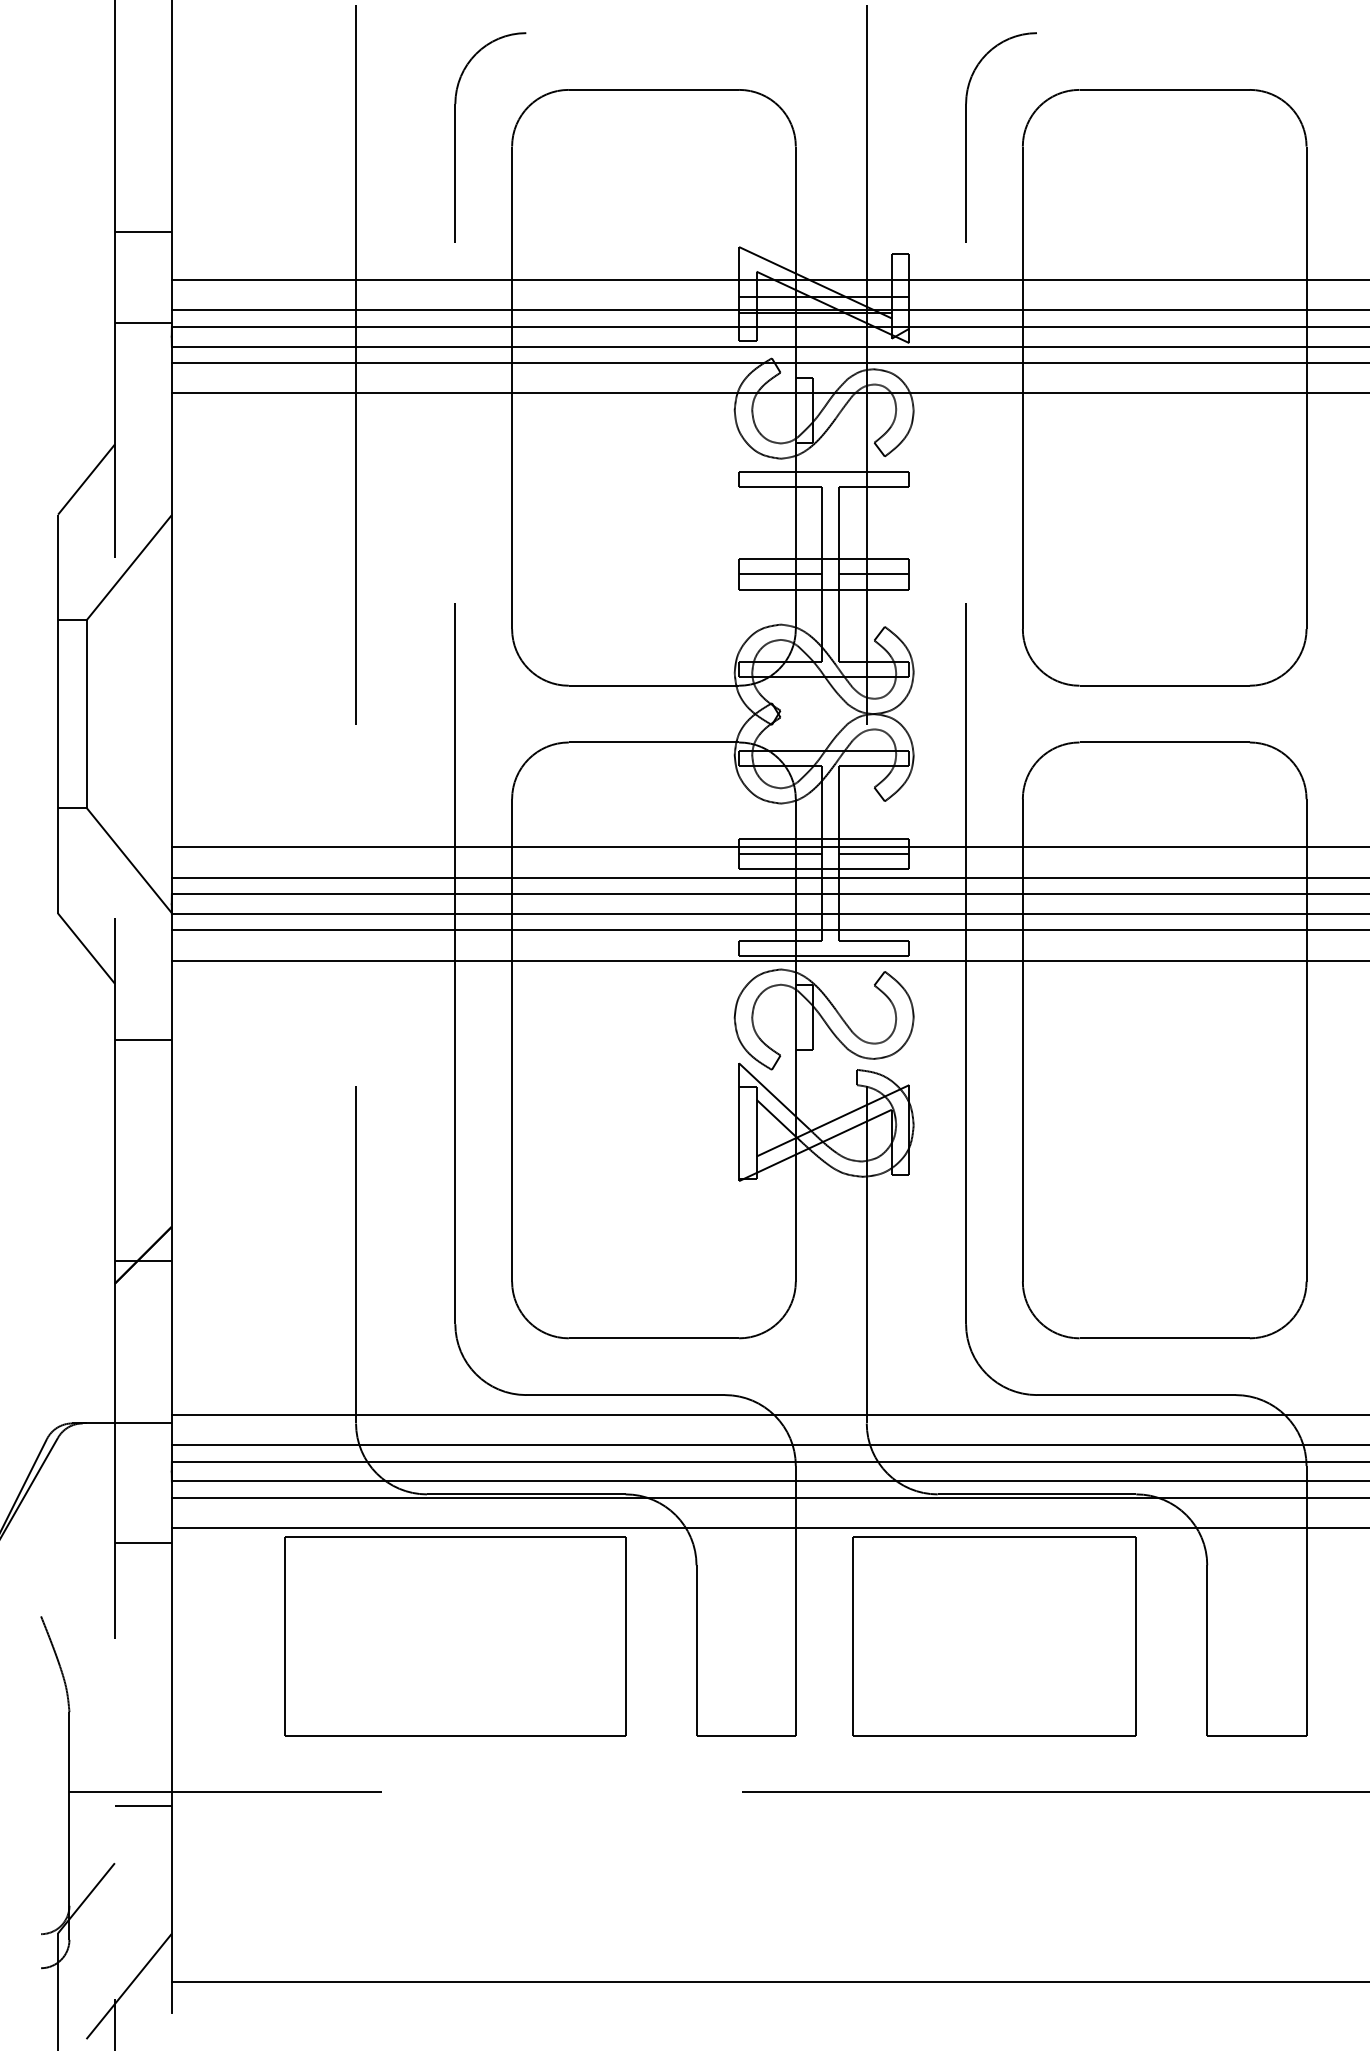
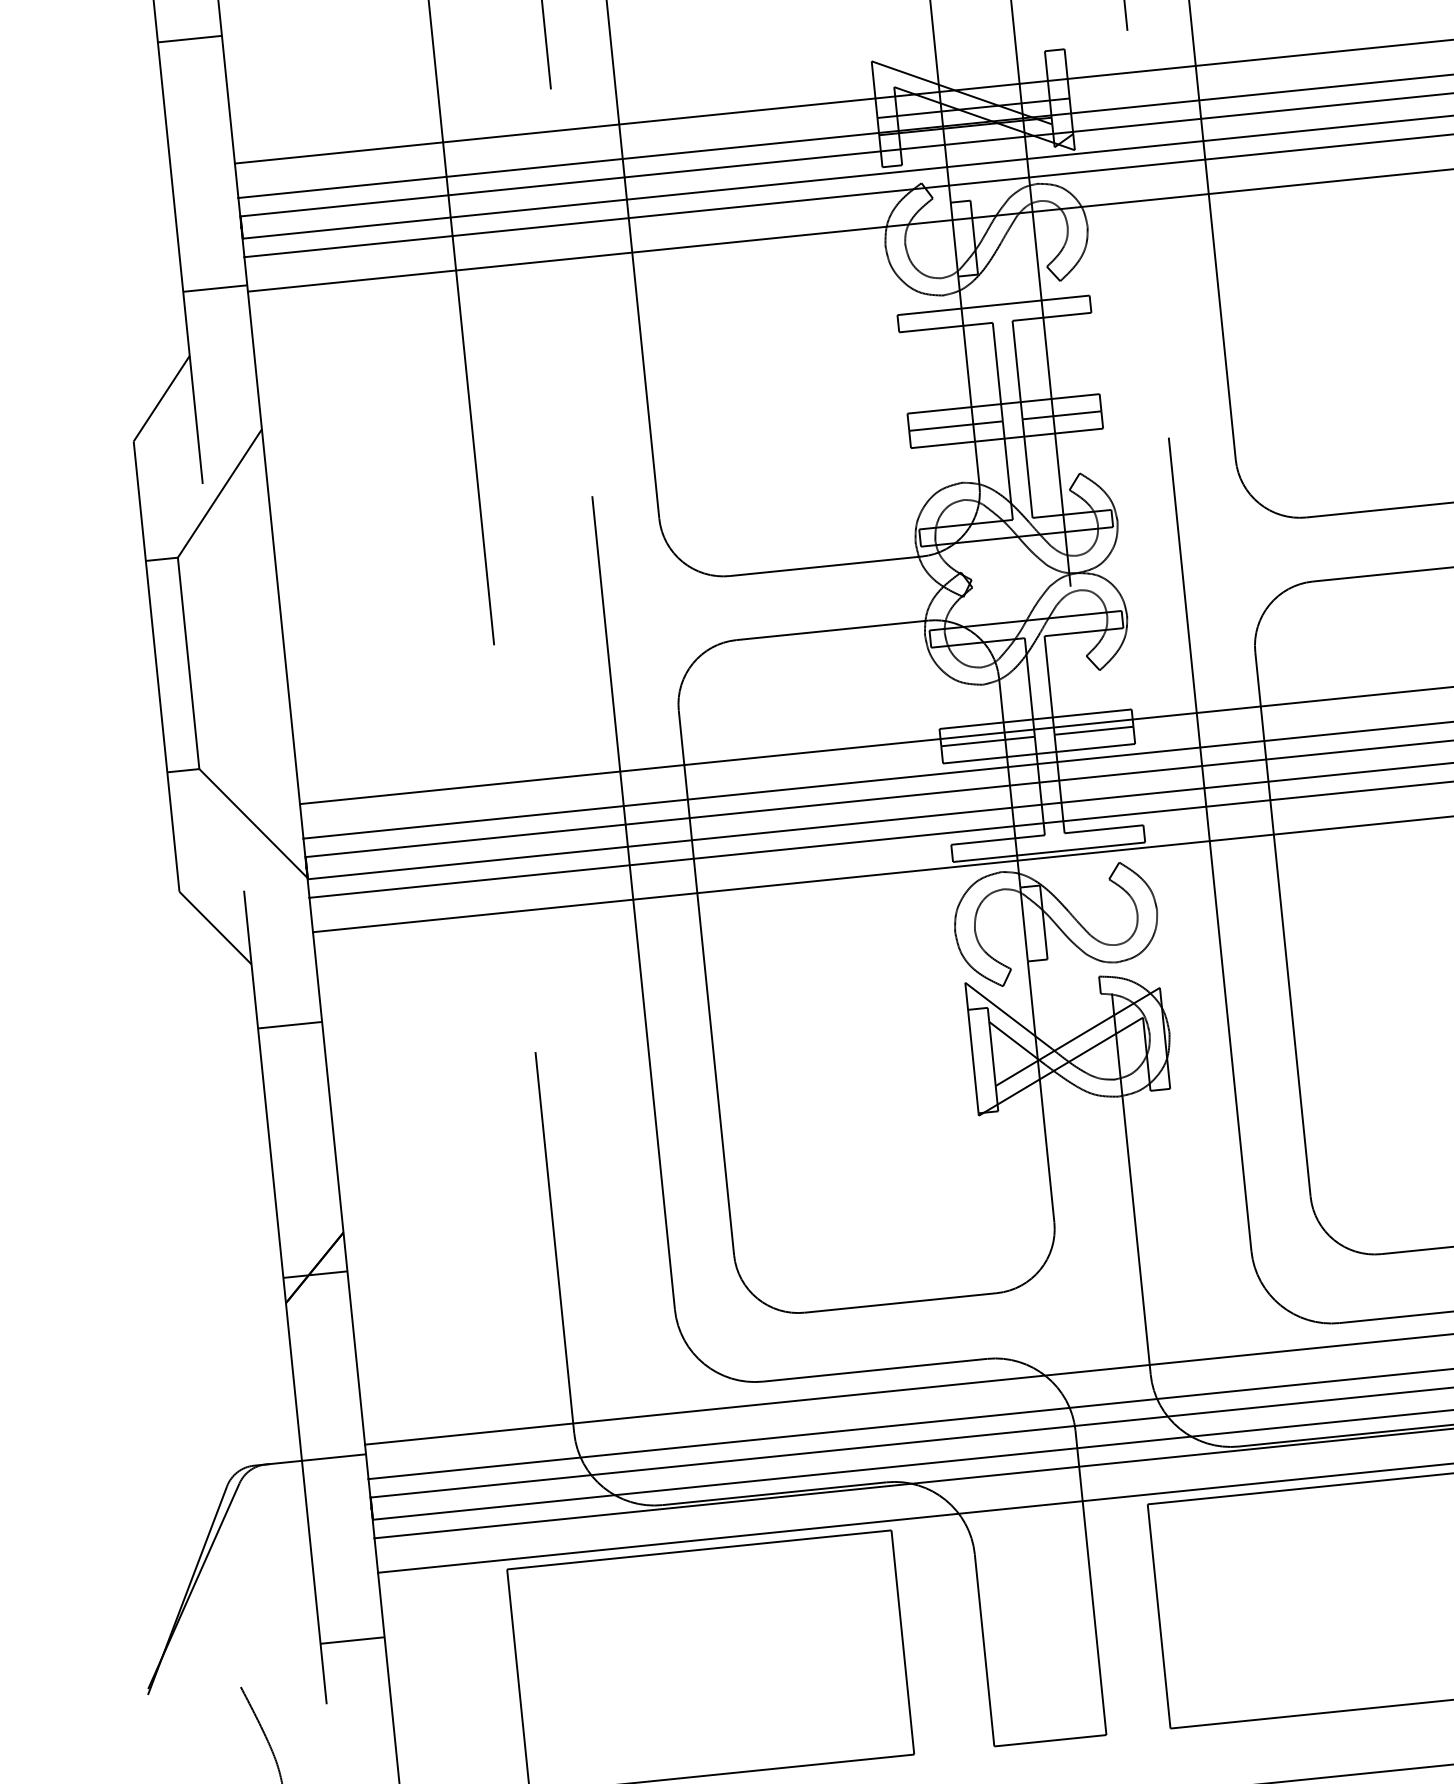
line: (142, 231) -> (189, 38), moved
line: (142, 322) -> (214, 288), moved
line: (142, 1542) -> (351, 1640), moved

